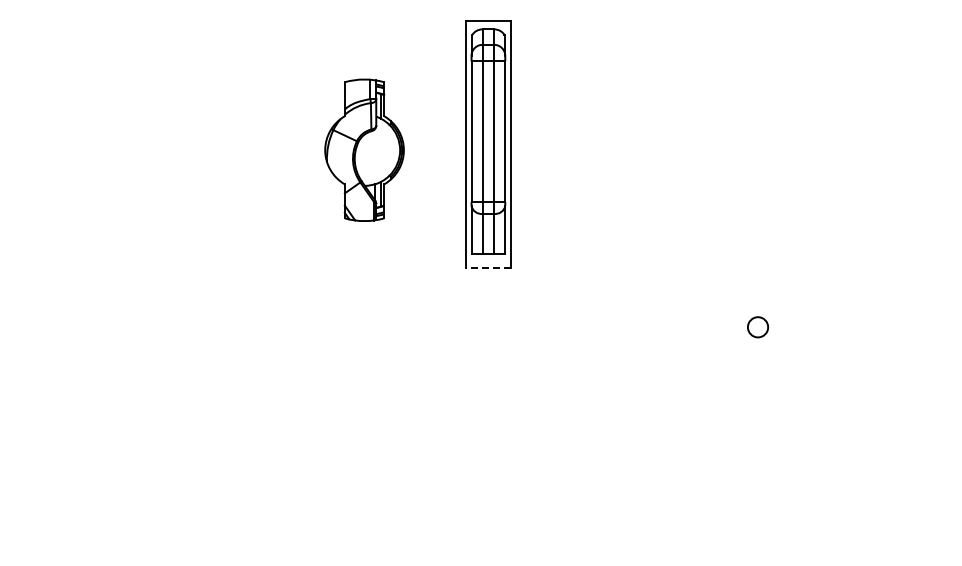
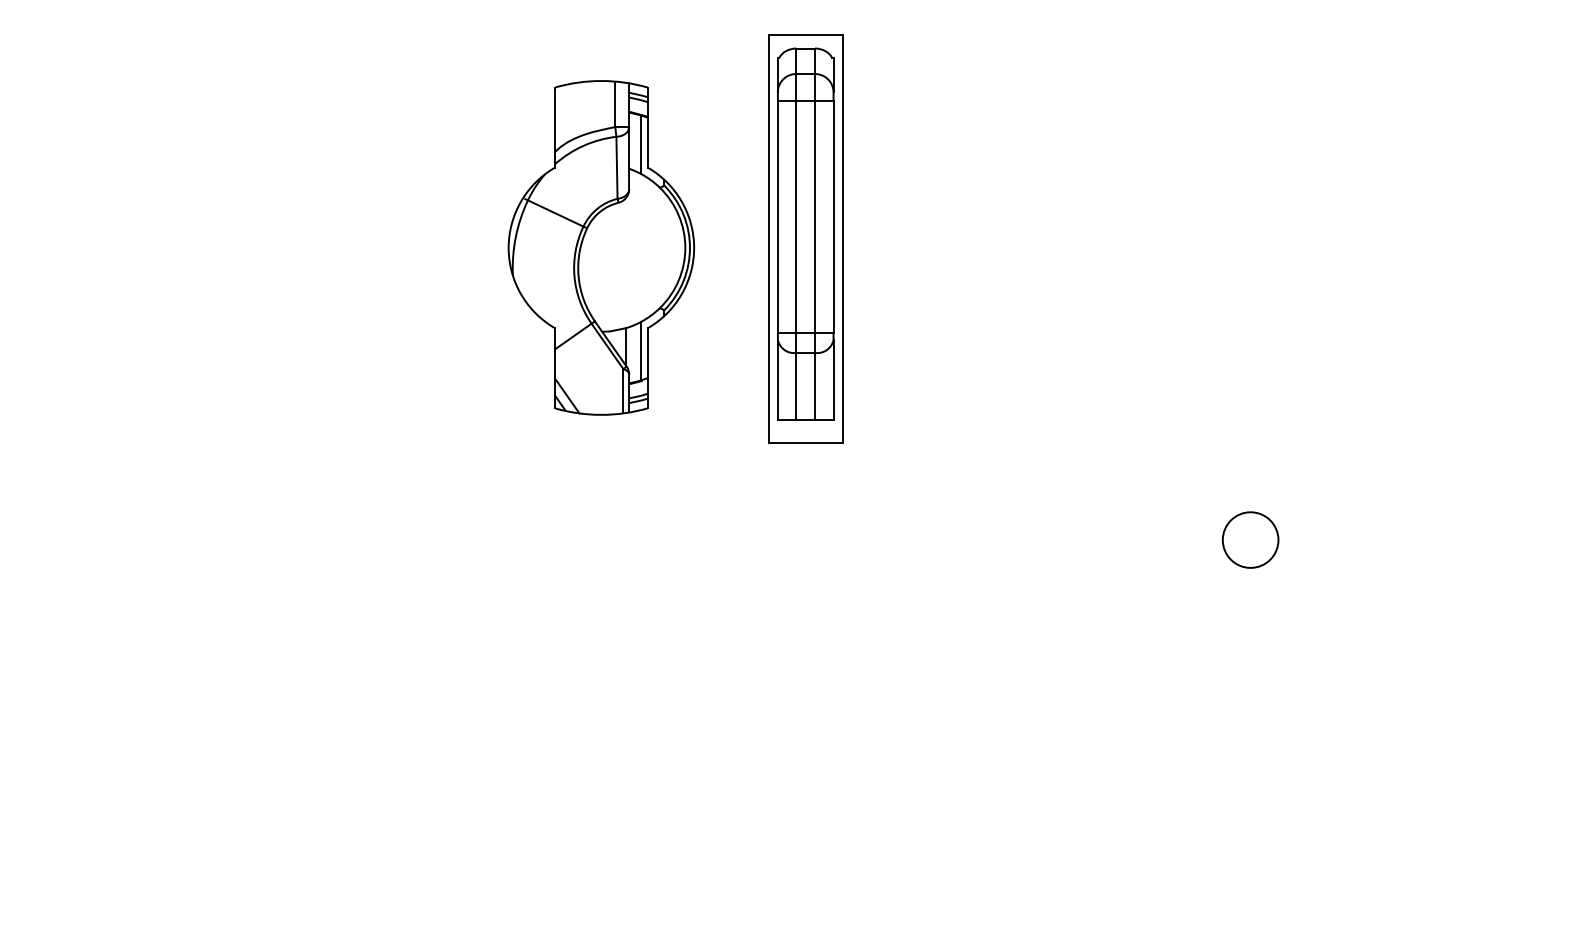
part: (364, 150) -> (601, 248), size x1.43
line: (487, 268) -> (804, 443), dashed -> solid
circle: (757, 327) -> (1249, 540), size x1.67

